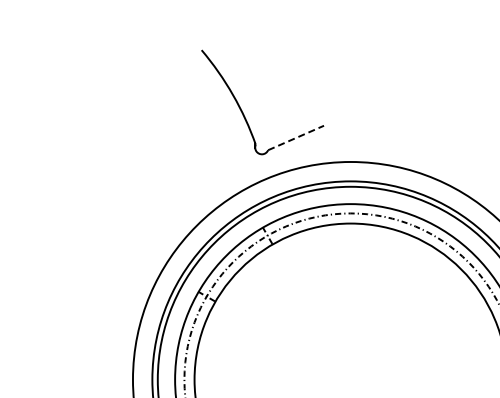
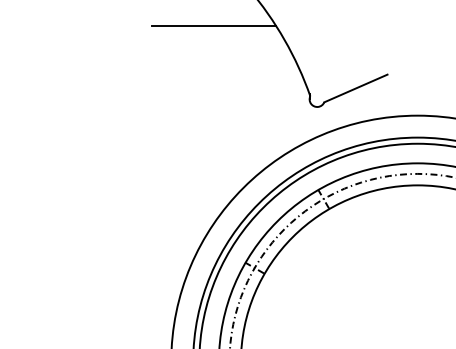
line: (170, 82) -> (213, 25), added
line: (296, 137) -> (356, 87), dashed -> solid

